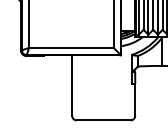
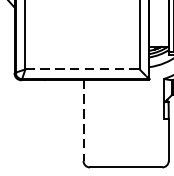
line: (71, 47) -> (82, 68), solid -> dashed
line: (72, 86) -> (83, 121), solid -> dashed

